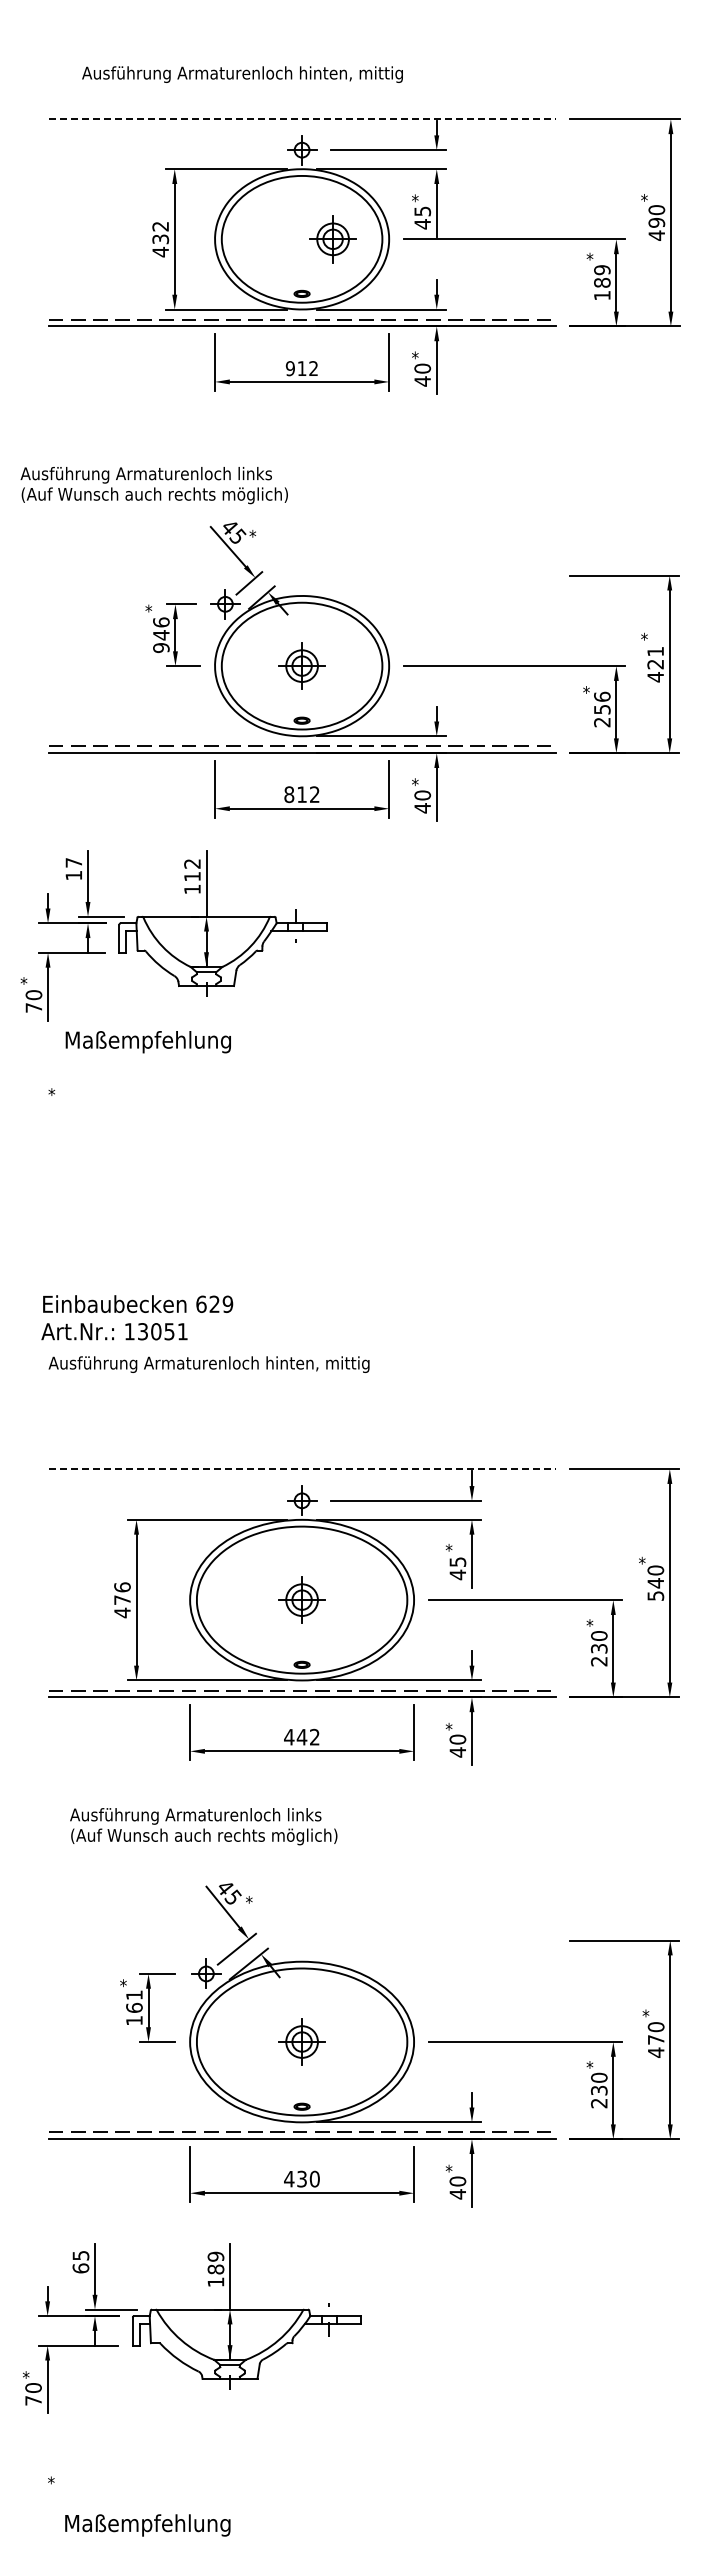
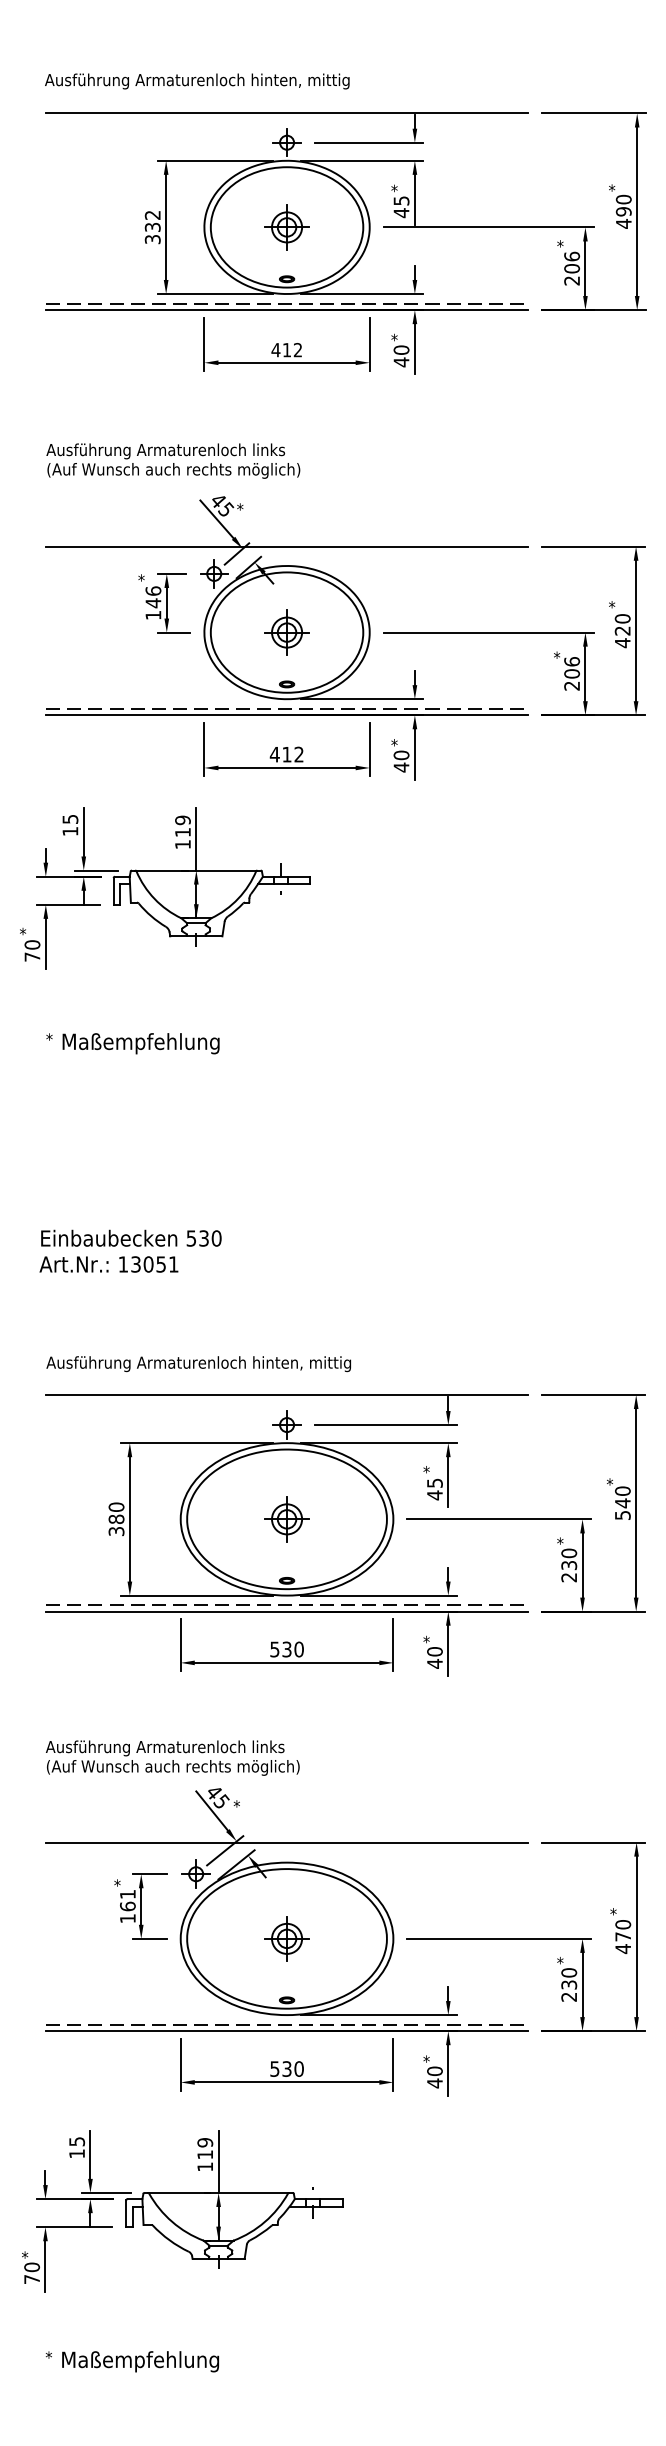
text: (242, 74) -> (197, 81), moved
line: (302, 119) -> (287, 113), dashed -> solid
part: (332, 239) -> (286, 227), moved
text: (160, 251) -> (152, 238), 432 -> 332
text: (602, 282) -> (572, 268), 189 -> 206
text: (290, 368) -> (276, 350), 912 -> 412
text: (153, 485) -> (172, 461), moved
line: (301, 575) -> (286, 546), added
text: (161, 648) -> (153, 615), 946 -> 146
text: (655, 651) -> (622, 618), 421 -> 420
text: (602, 709) -> (572, 673), 256 -> 206
text: (289, 794) -> (275, 754), 812 -> 412
text: (73, 862) -> (70, 819), 17 -> 15
text: (192, 863) -> (182, 819), 112 -> 119
text: (147, 1042) -> (140, 1044), moved
text: (214, 1304) -> (203, 1238), 629 -> 530
text: (208, 1364) -> (198, 1363), moved
line: (302, 1469) -> (287, 1395), dashed -> solid
text: (122, 1600) -> (116, 1519), 476 -> 380
text: (301, 1736) -> (286, 1648), 442 -> 530
text: (203, 1826) -> (172, 1757), moved
line: (301, 1940) -> (286, 1842), added
text: (289, 2179) -> (275, 2069), 430 -> 530
text: (80, 2268) -> (76, 2153), 65 -> 15
text: (215, 2269) -> (204, 2154), 189 -> 119
text: (147, 2525) -> (140, 2361), moved

